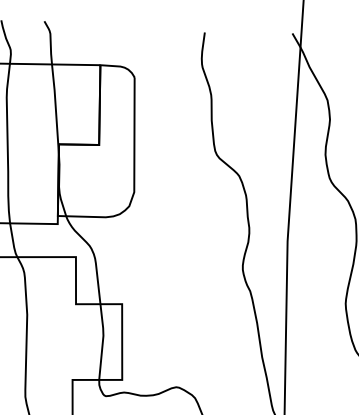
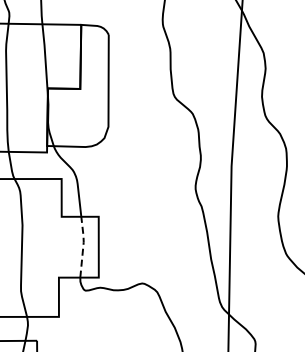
line: (103, 339) -> (83, 245), solid -> dashed

